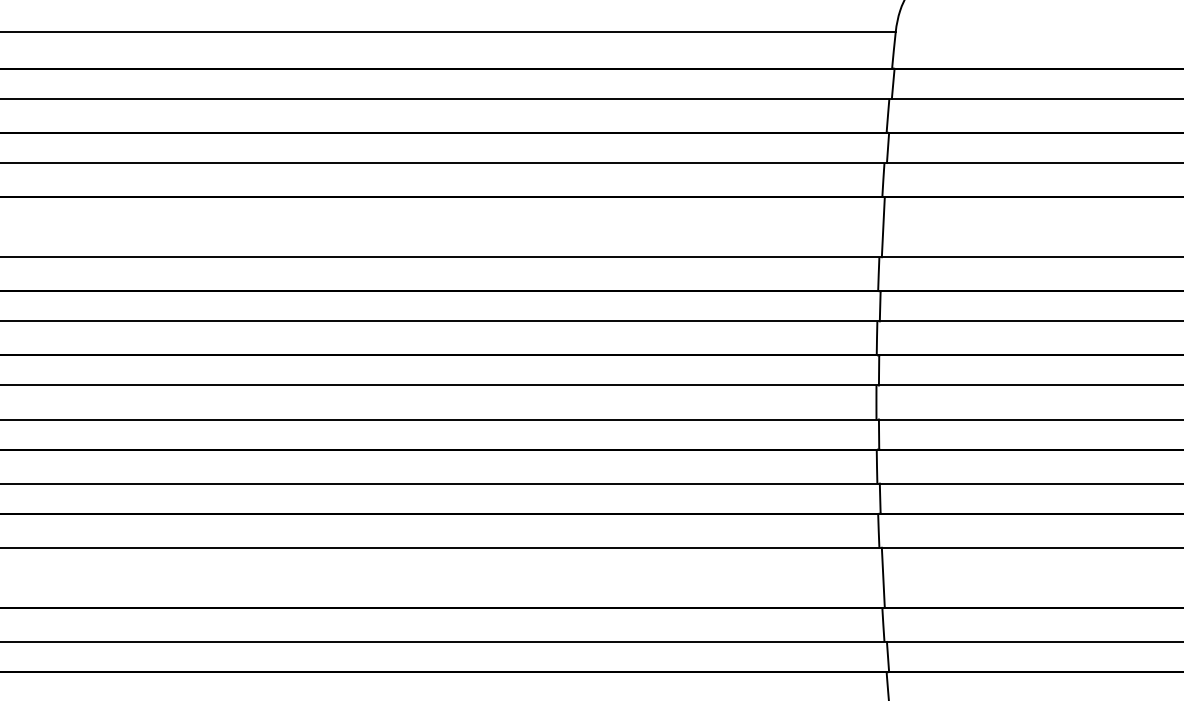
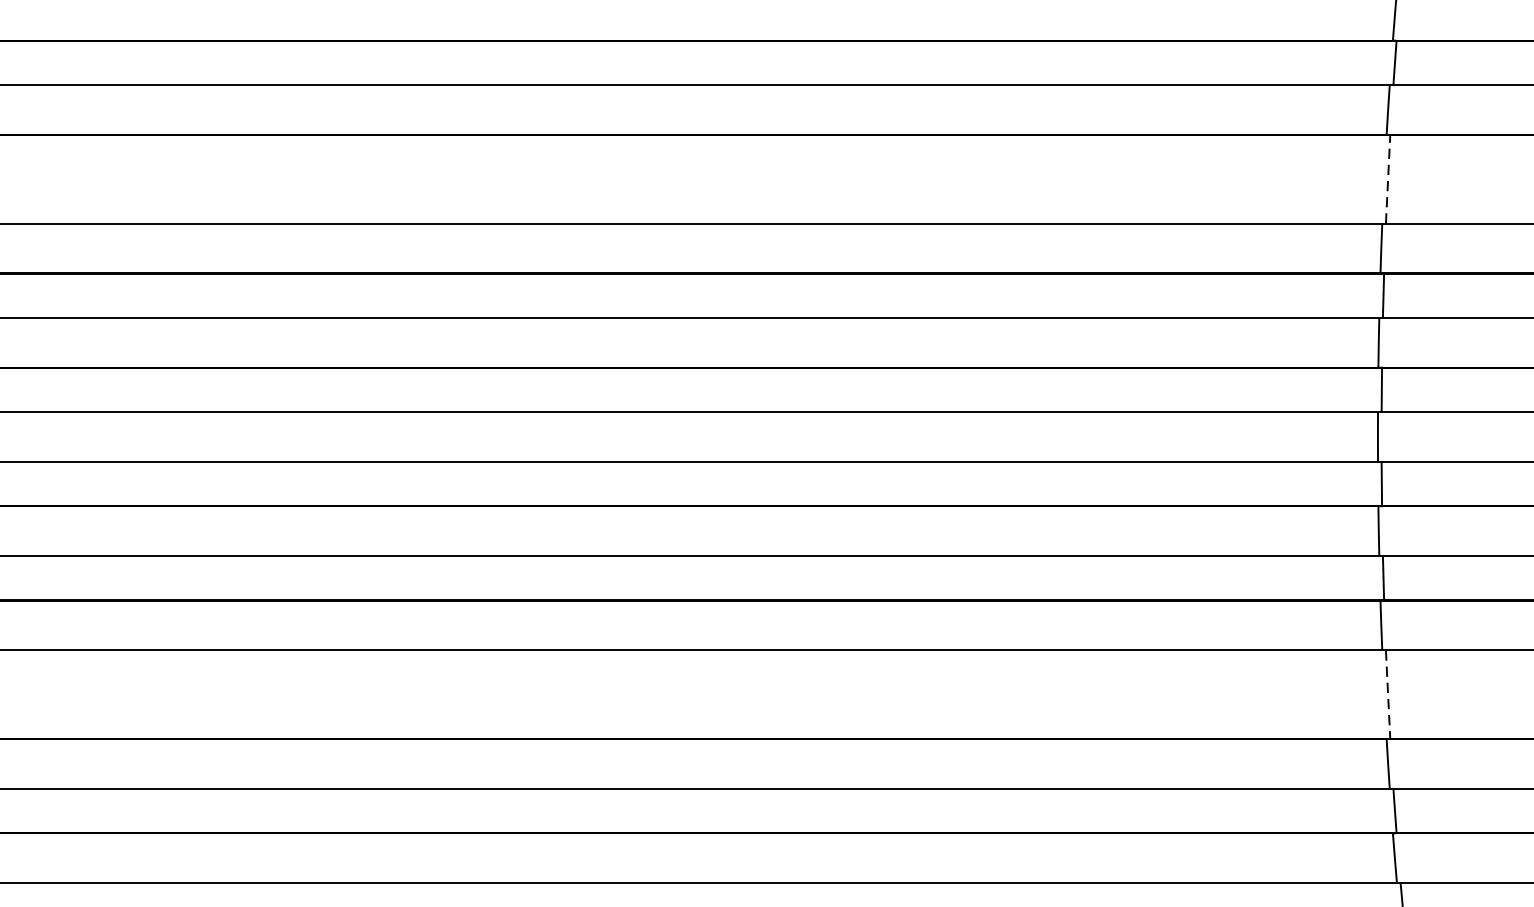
line: (883, 226) -> (1388, 178), solid -> dashed
line: (883, 578) -> (1388, 695), solid -> dashed

